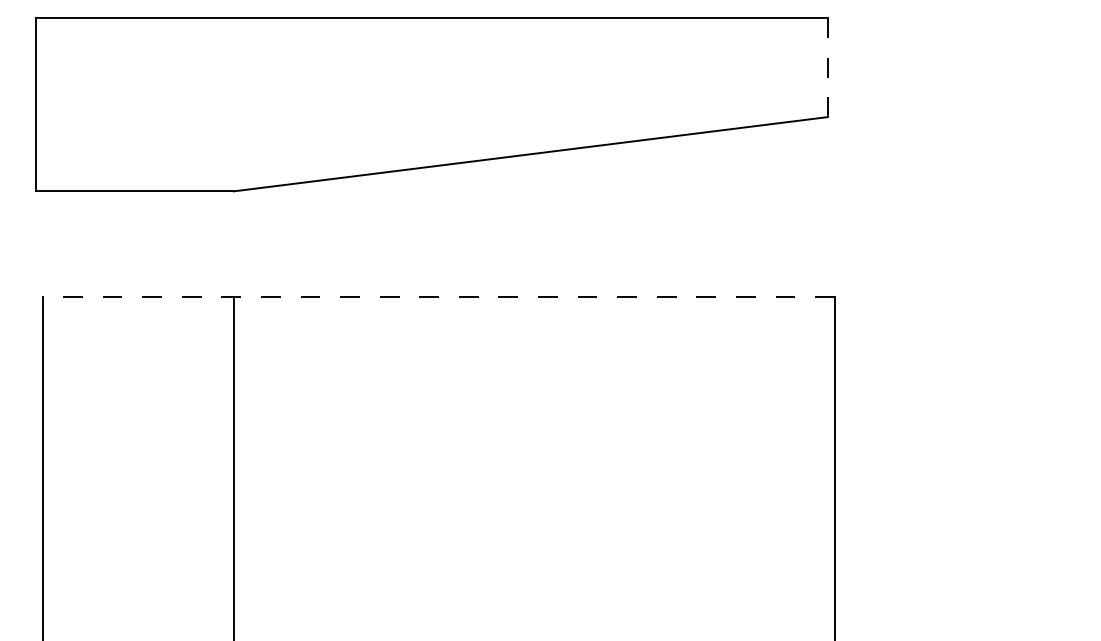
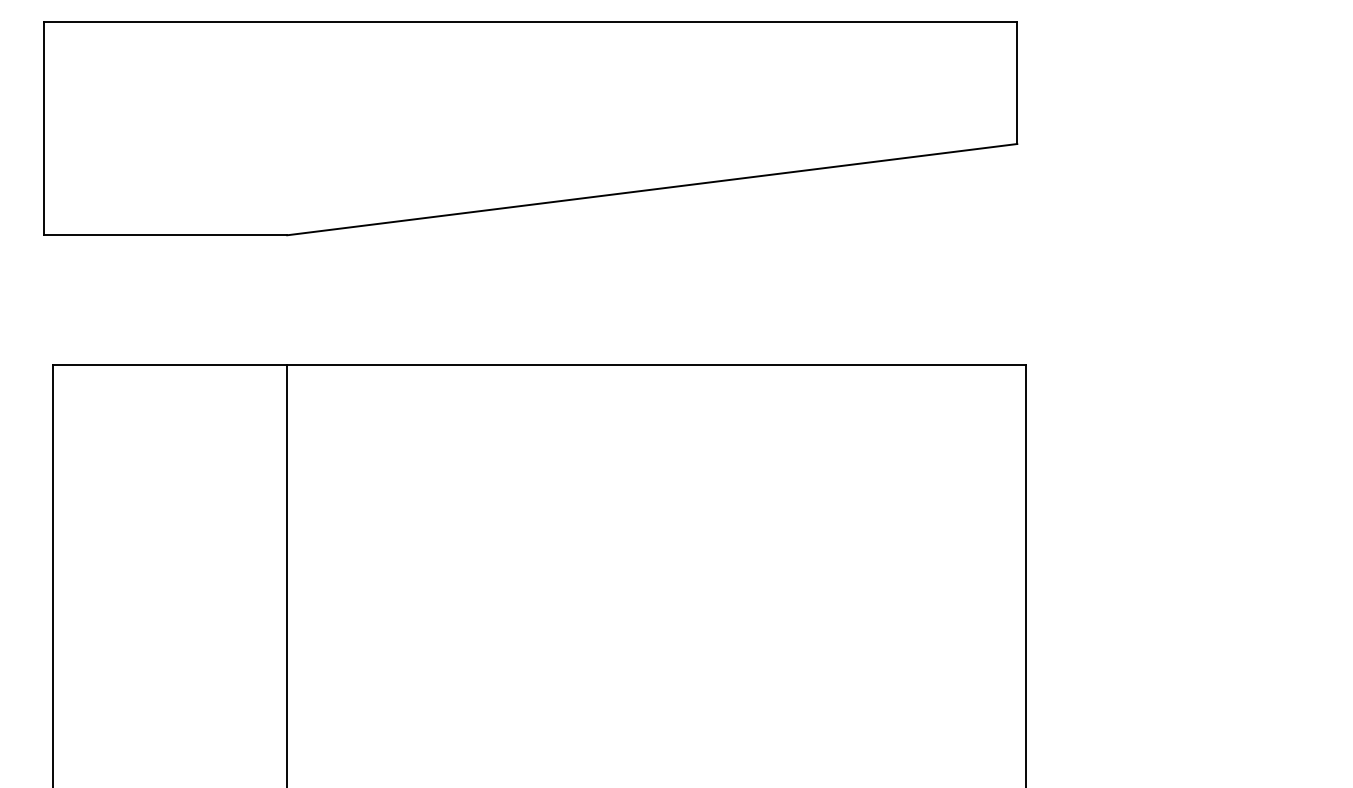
line: (827, 67) -> (1017, 83), dashed -> solid
line: (439, 296) -> (539, 364), dashed -> solid

